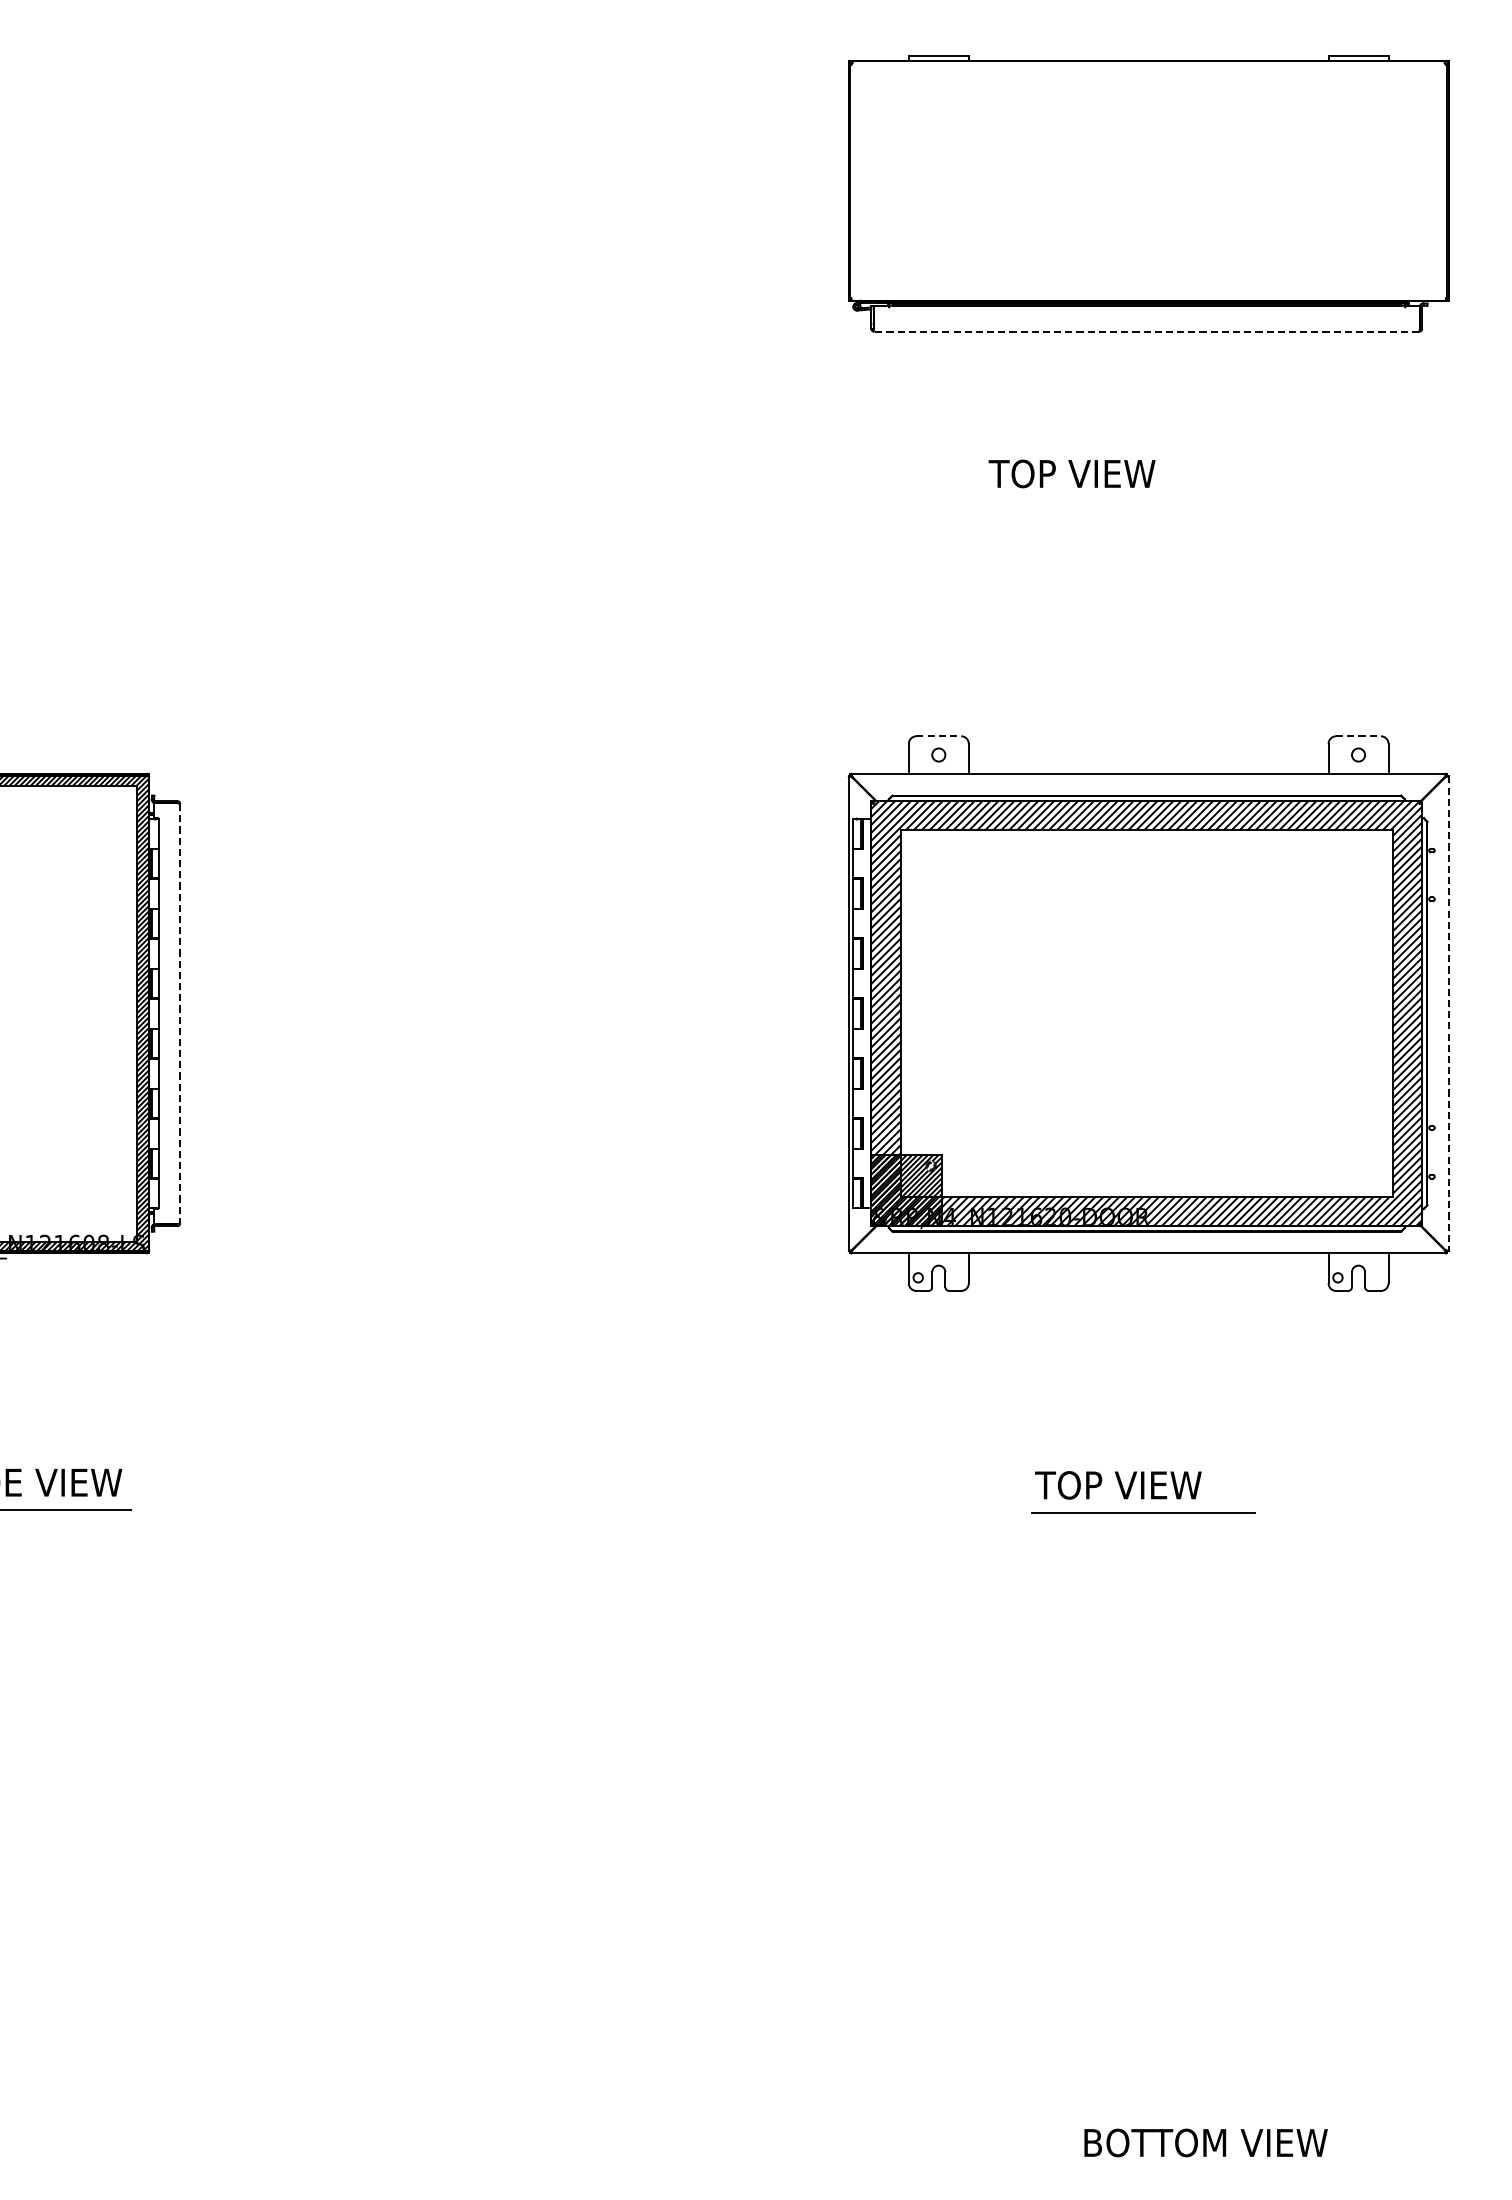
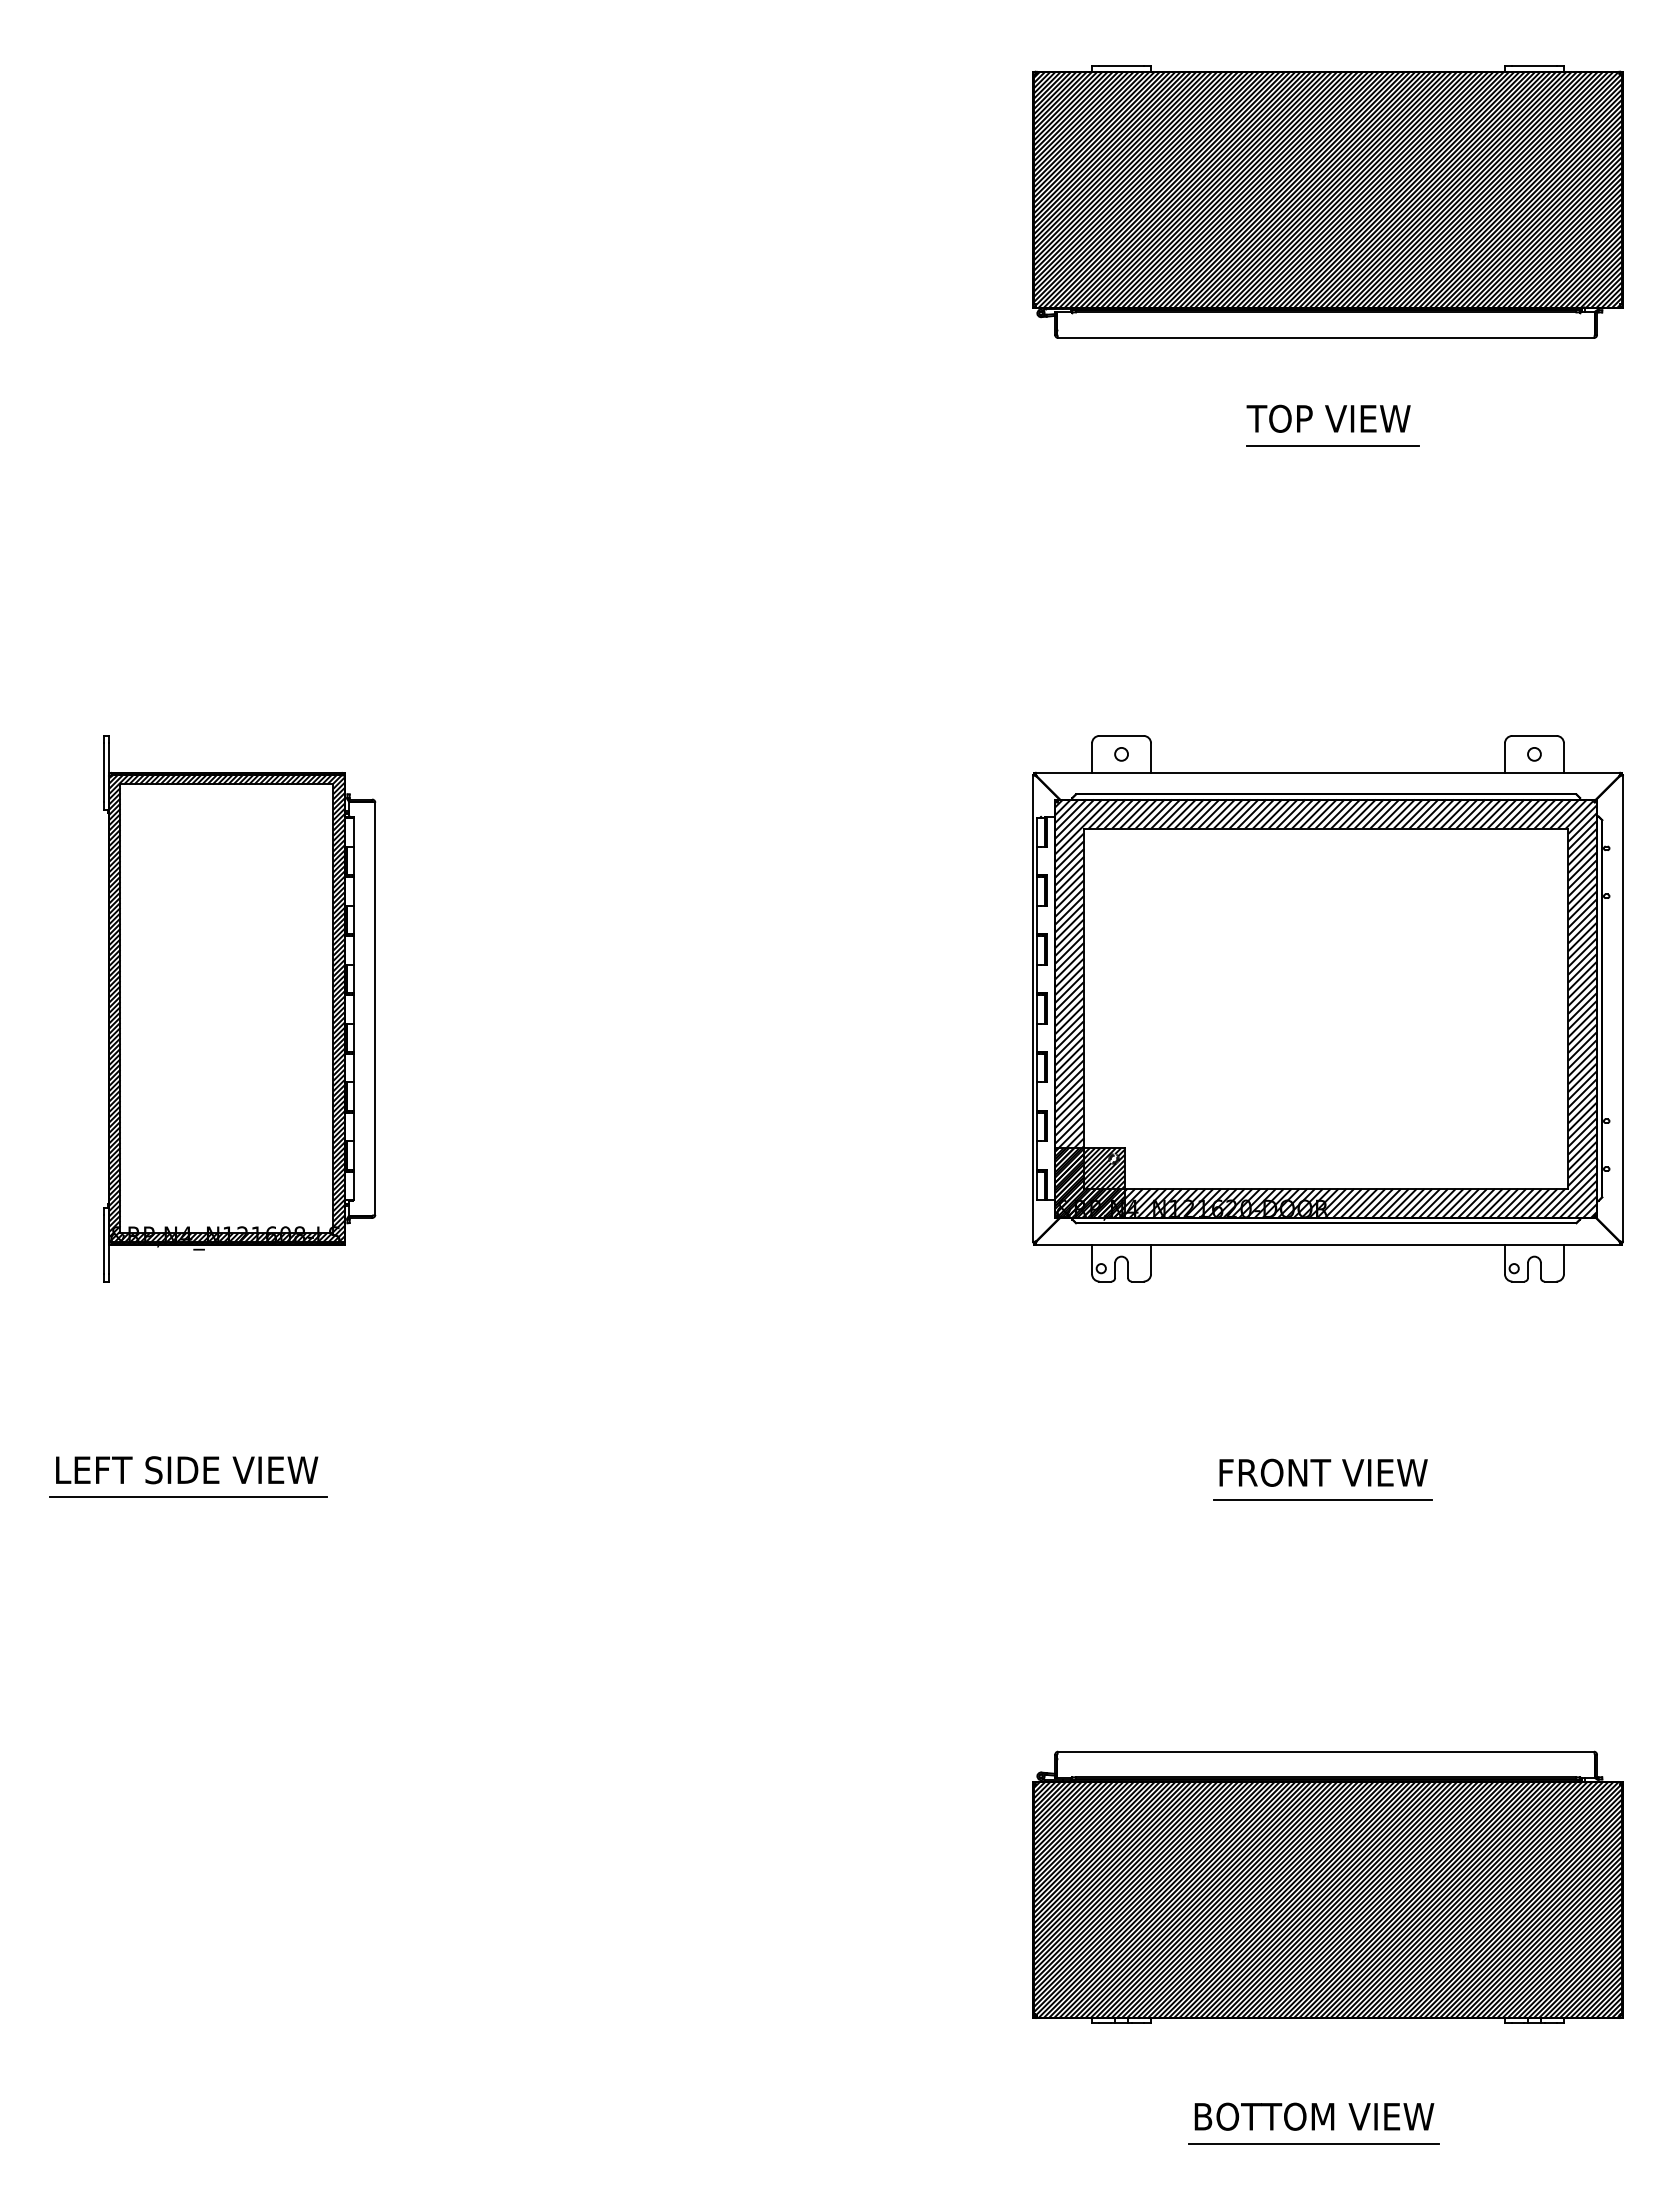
hatch: (1148, 180) -> (1327, 189), added
line: (1147, 332) -> (1326, 338), dashed -> solid
line: (1153, 441) -> (1332, 445), added
text: (1071, 473) -> (1328, 418), moved
line: (939, 735) -> (1122, 735), dashed -> solid
line: (1358, 735) -> (1534, 735), dashed -> solid
line: (180, 1014) -> (375, 1009), dashed -> solid
line: (1448, 1014) -> (1622, 1009), dashed -> solid
text: (1142, 1485) -> (1321, 1472), TOP VIEW -> FRONT VIEW
part: (1148, 1905) -> (1327, 1886), added
text: (1206, 2142) -> (1314, 2116), moved
line: (1133, 2167) -> (1313, 2143), added

